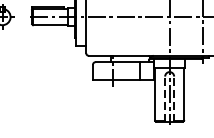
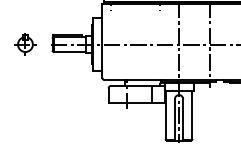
line: (164, 98) -> (174, 119), dashed -> solid
line: (174, 98) -> (183, 119), dashed -> solid

